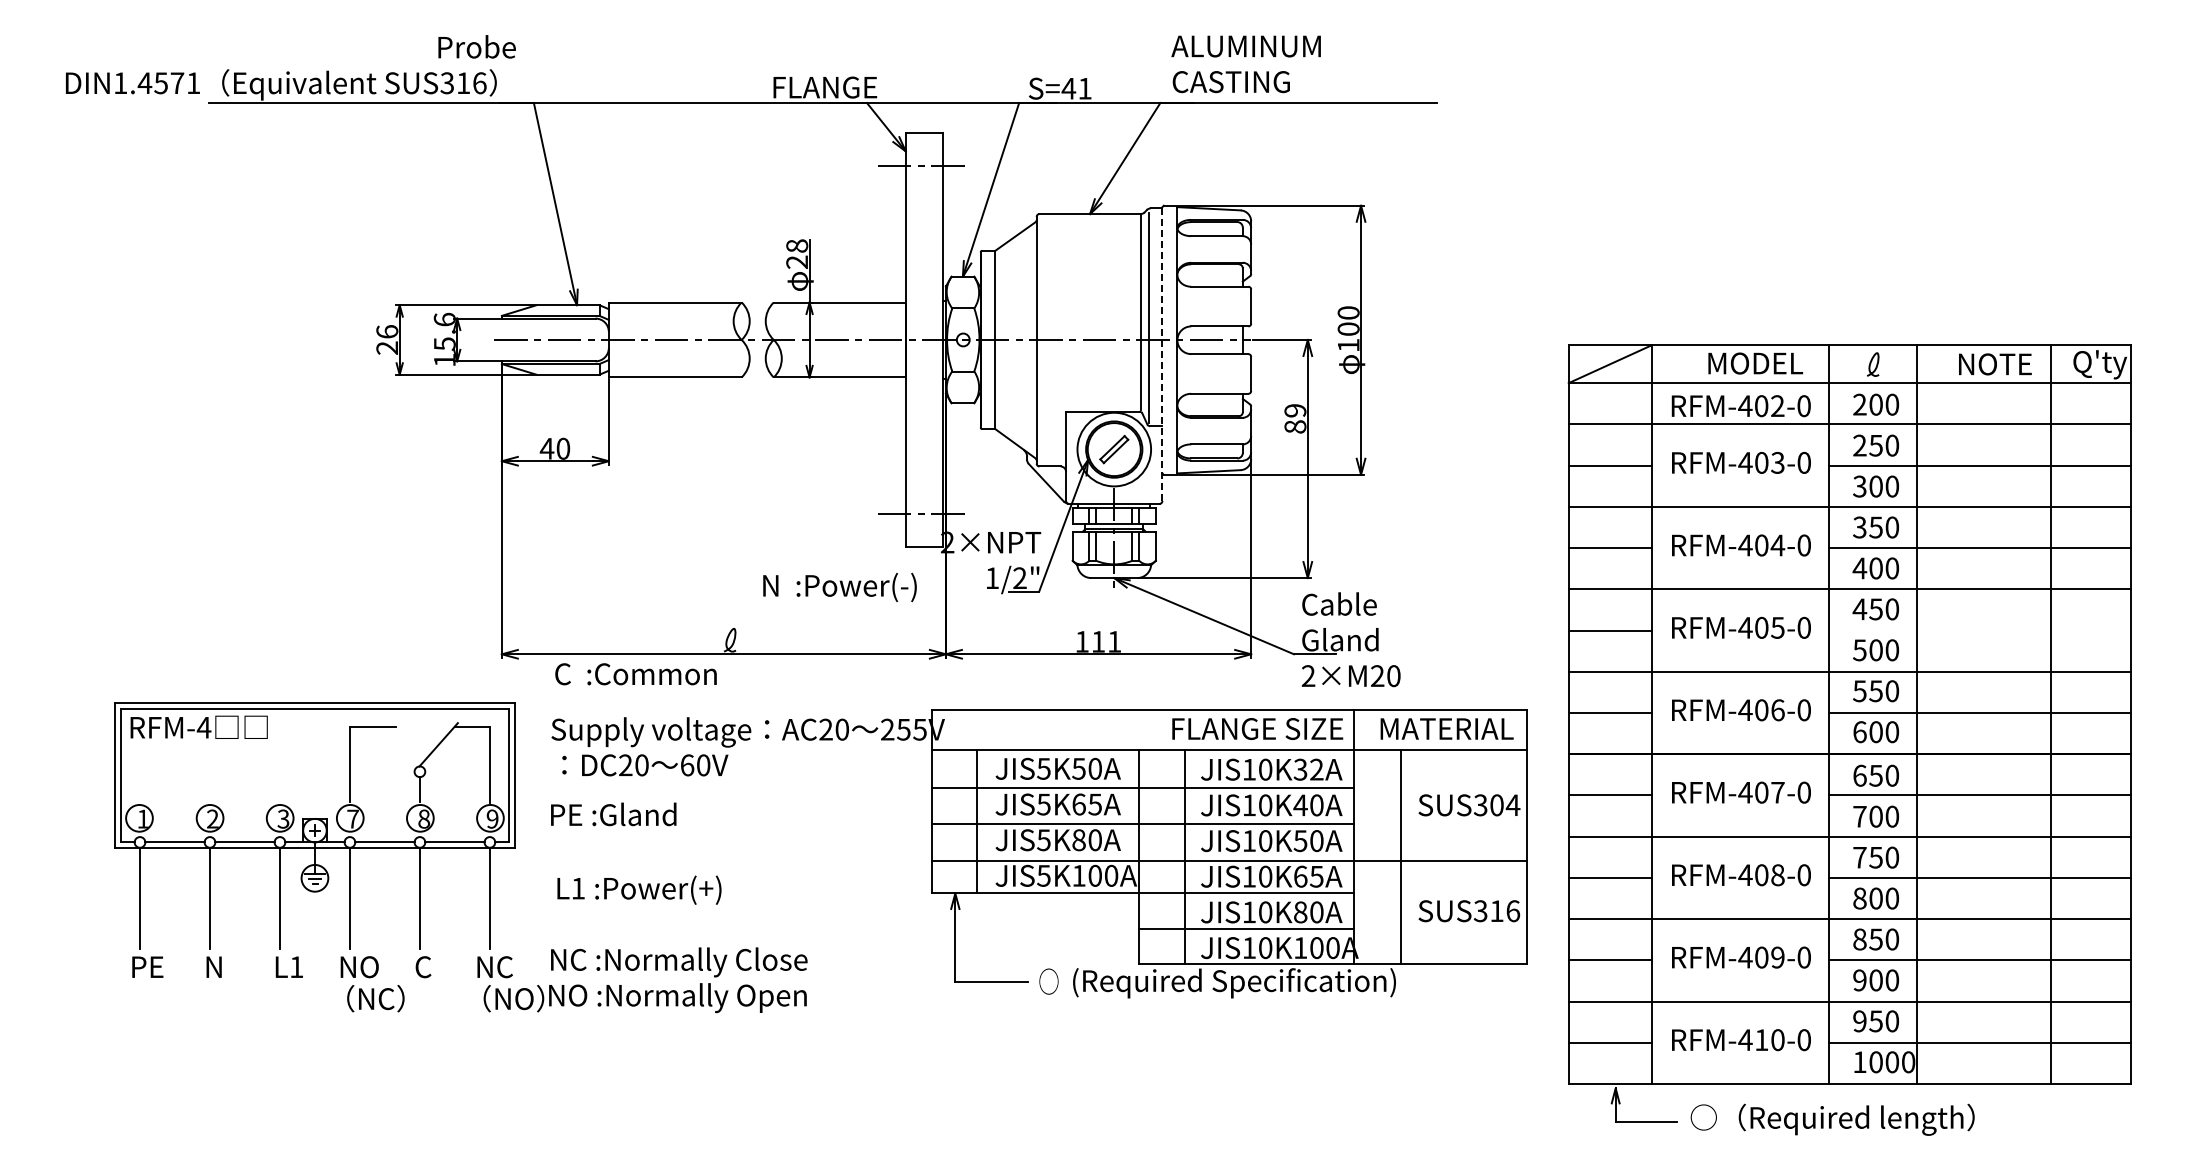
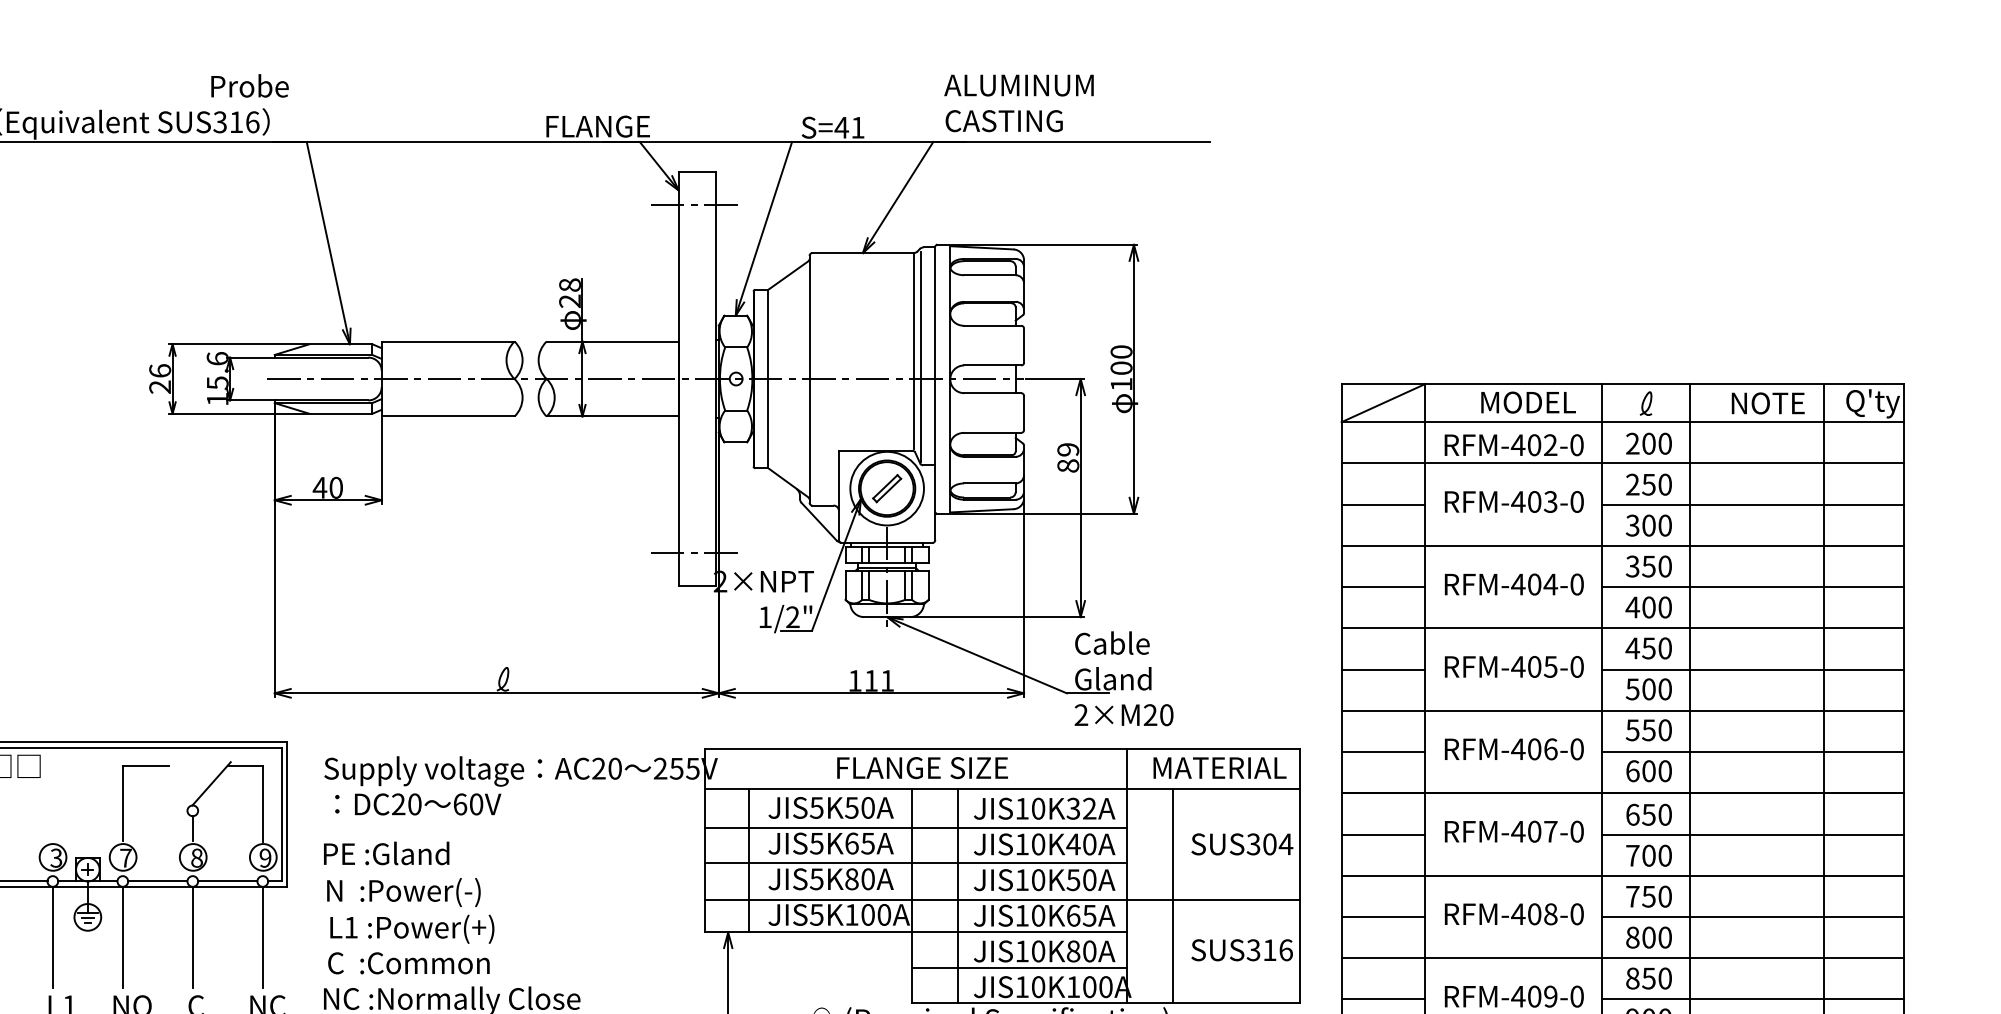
line: (1162, 354) -> (935, 393), dashed -> solid
text: (839, 587) -> (403, 892), moved
line: (1980, 630) -> (1753, 669), added
text: (635, 674) -> (408, 963), moved
text: (1257, 728) -> (922, 767), moved

